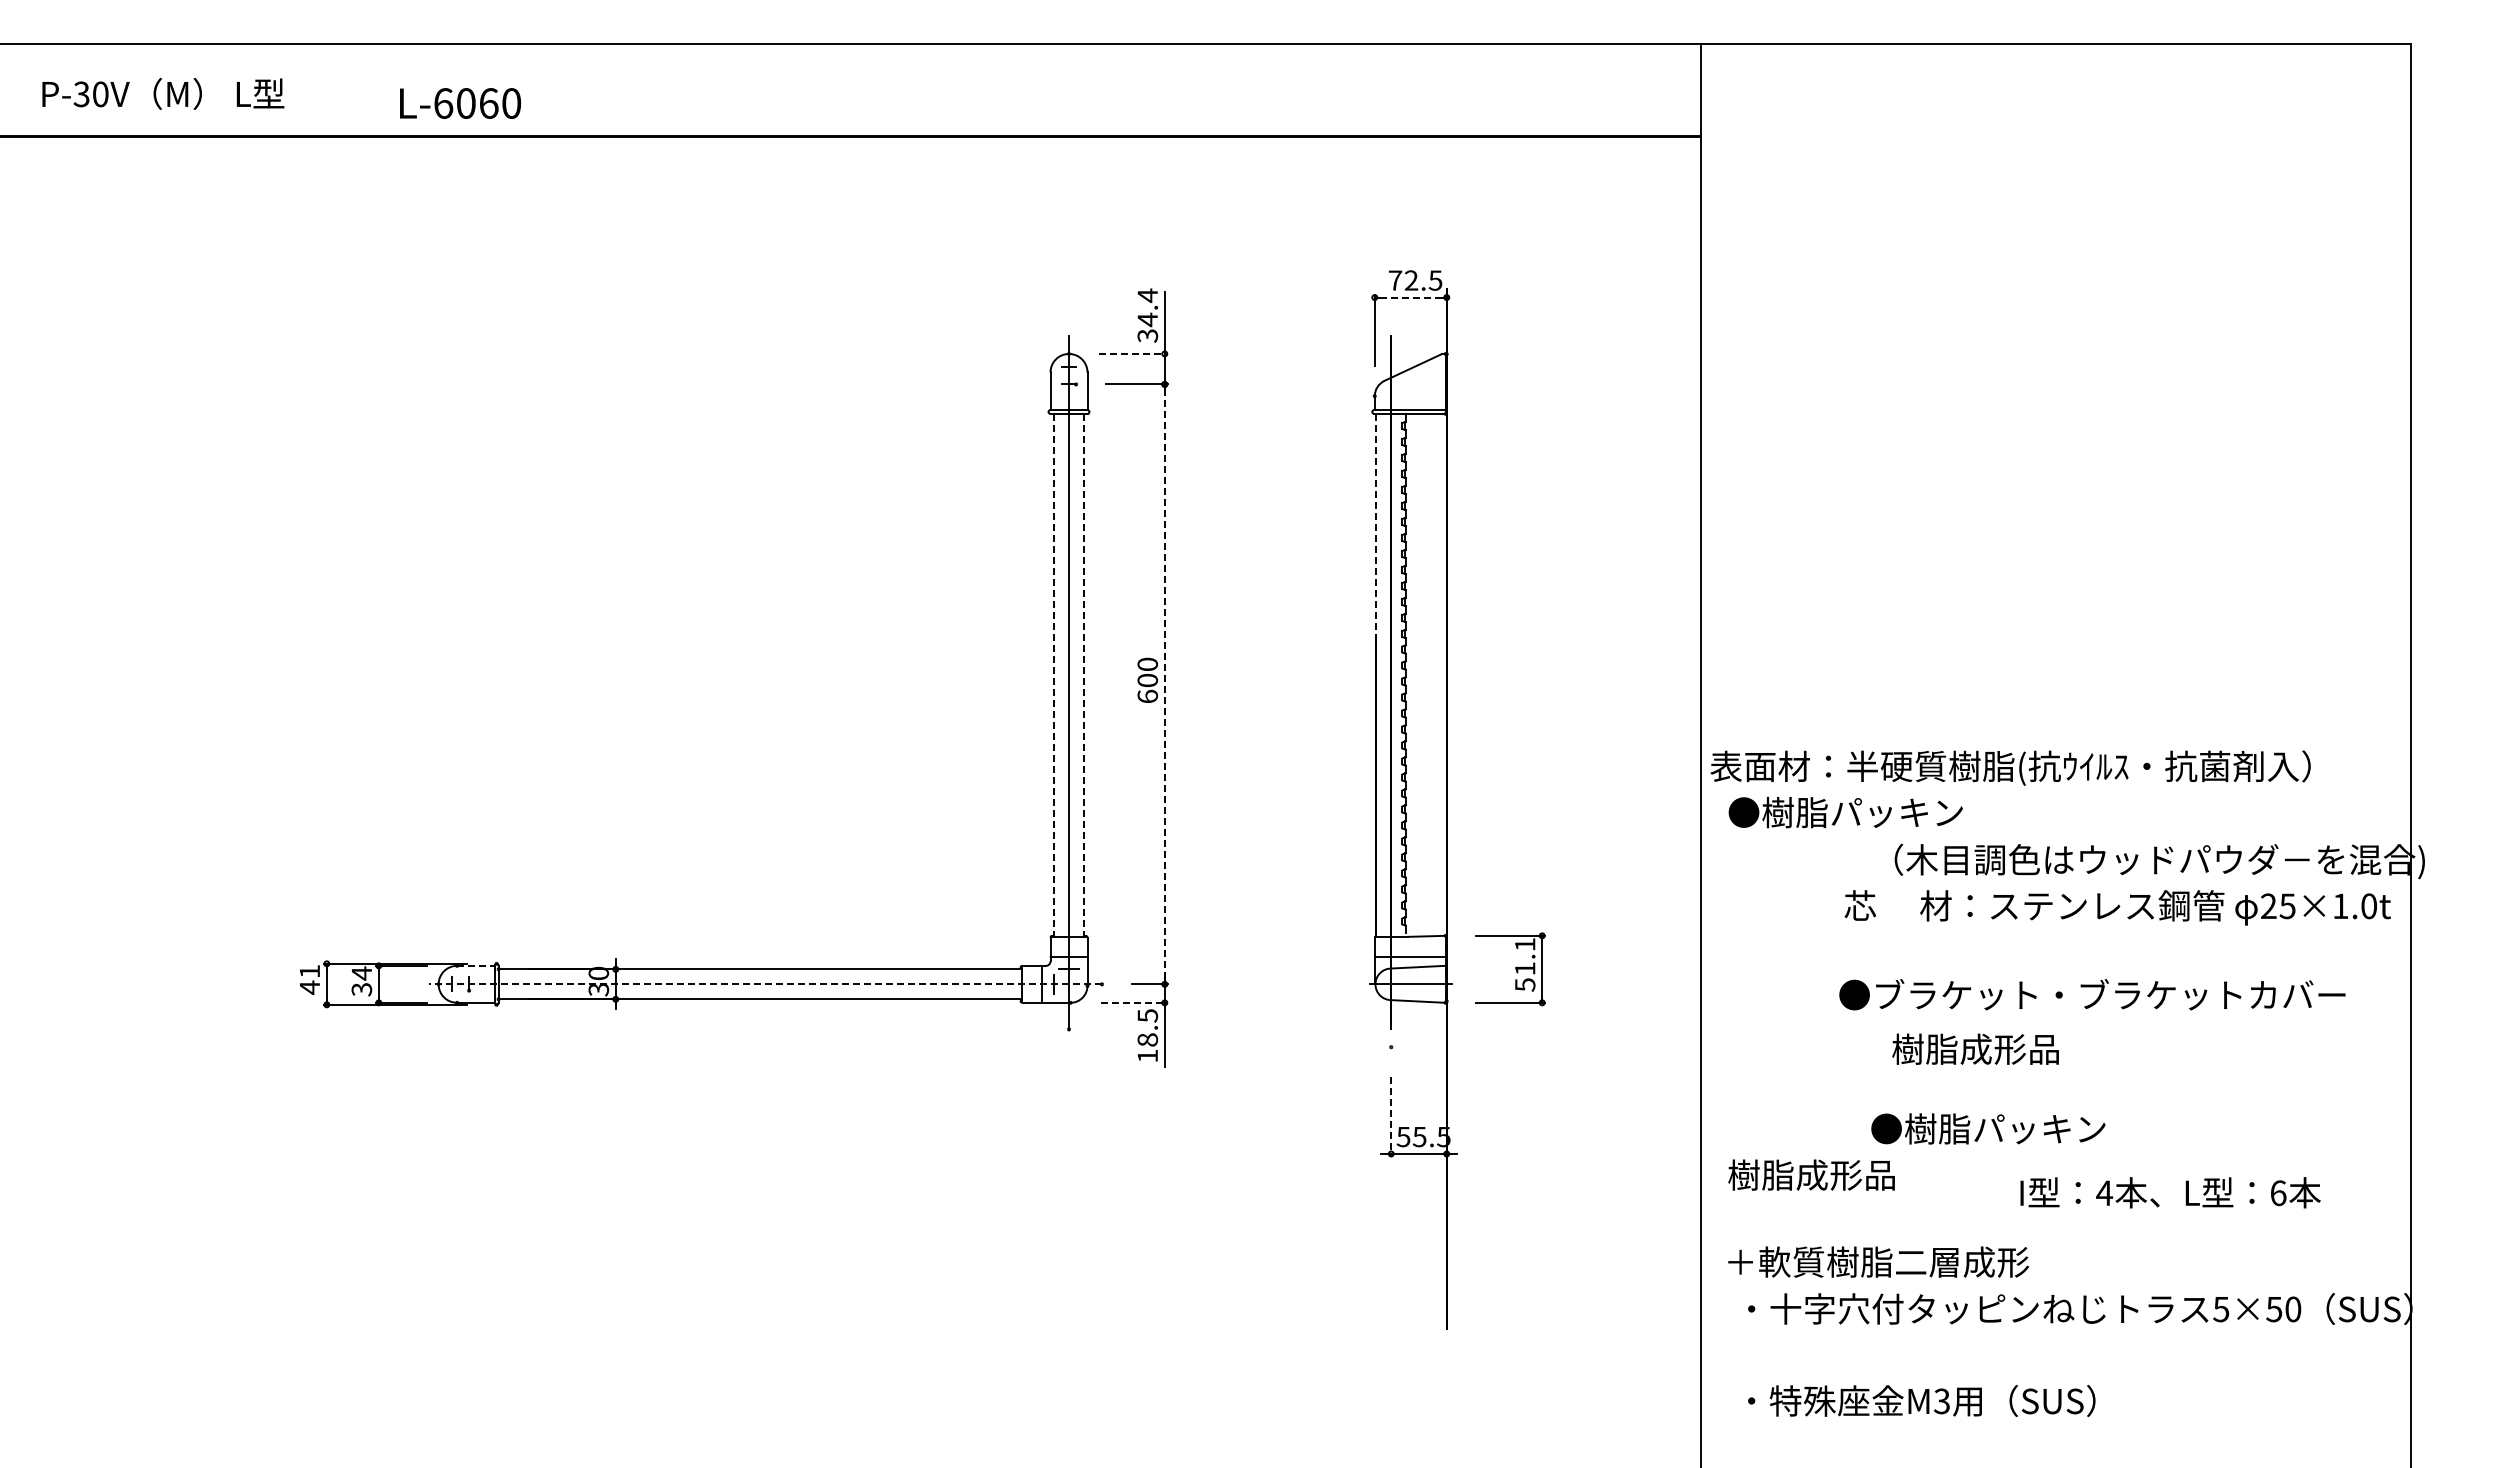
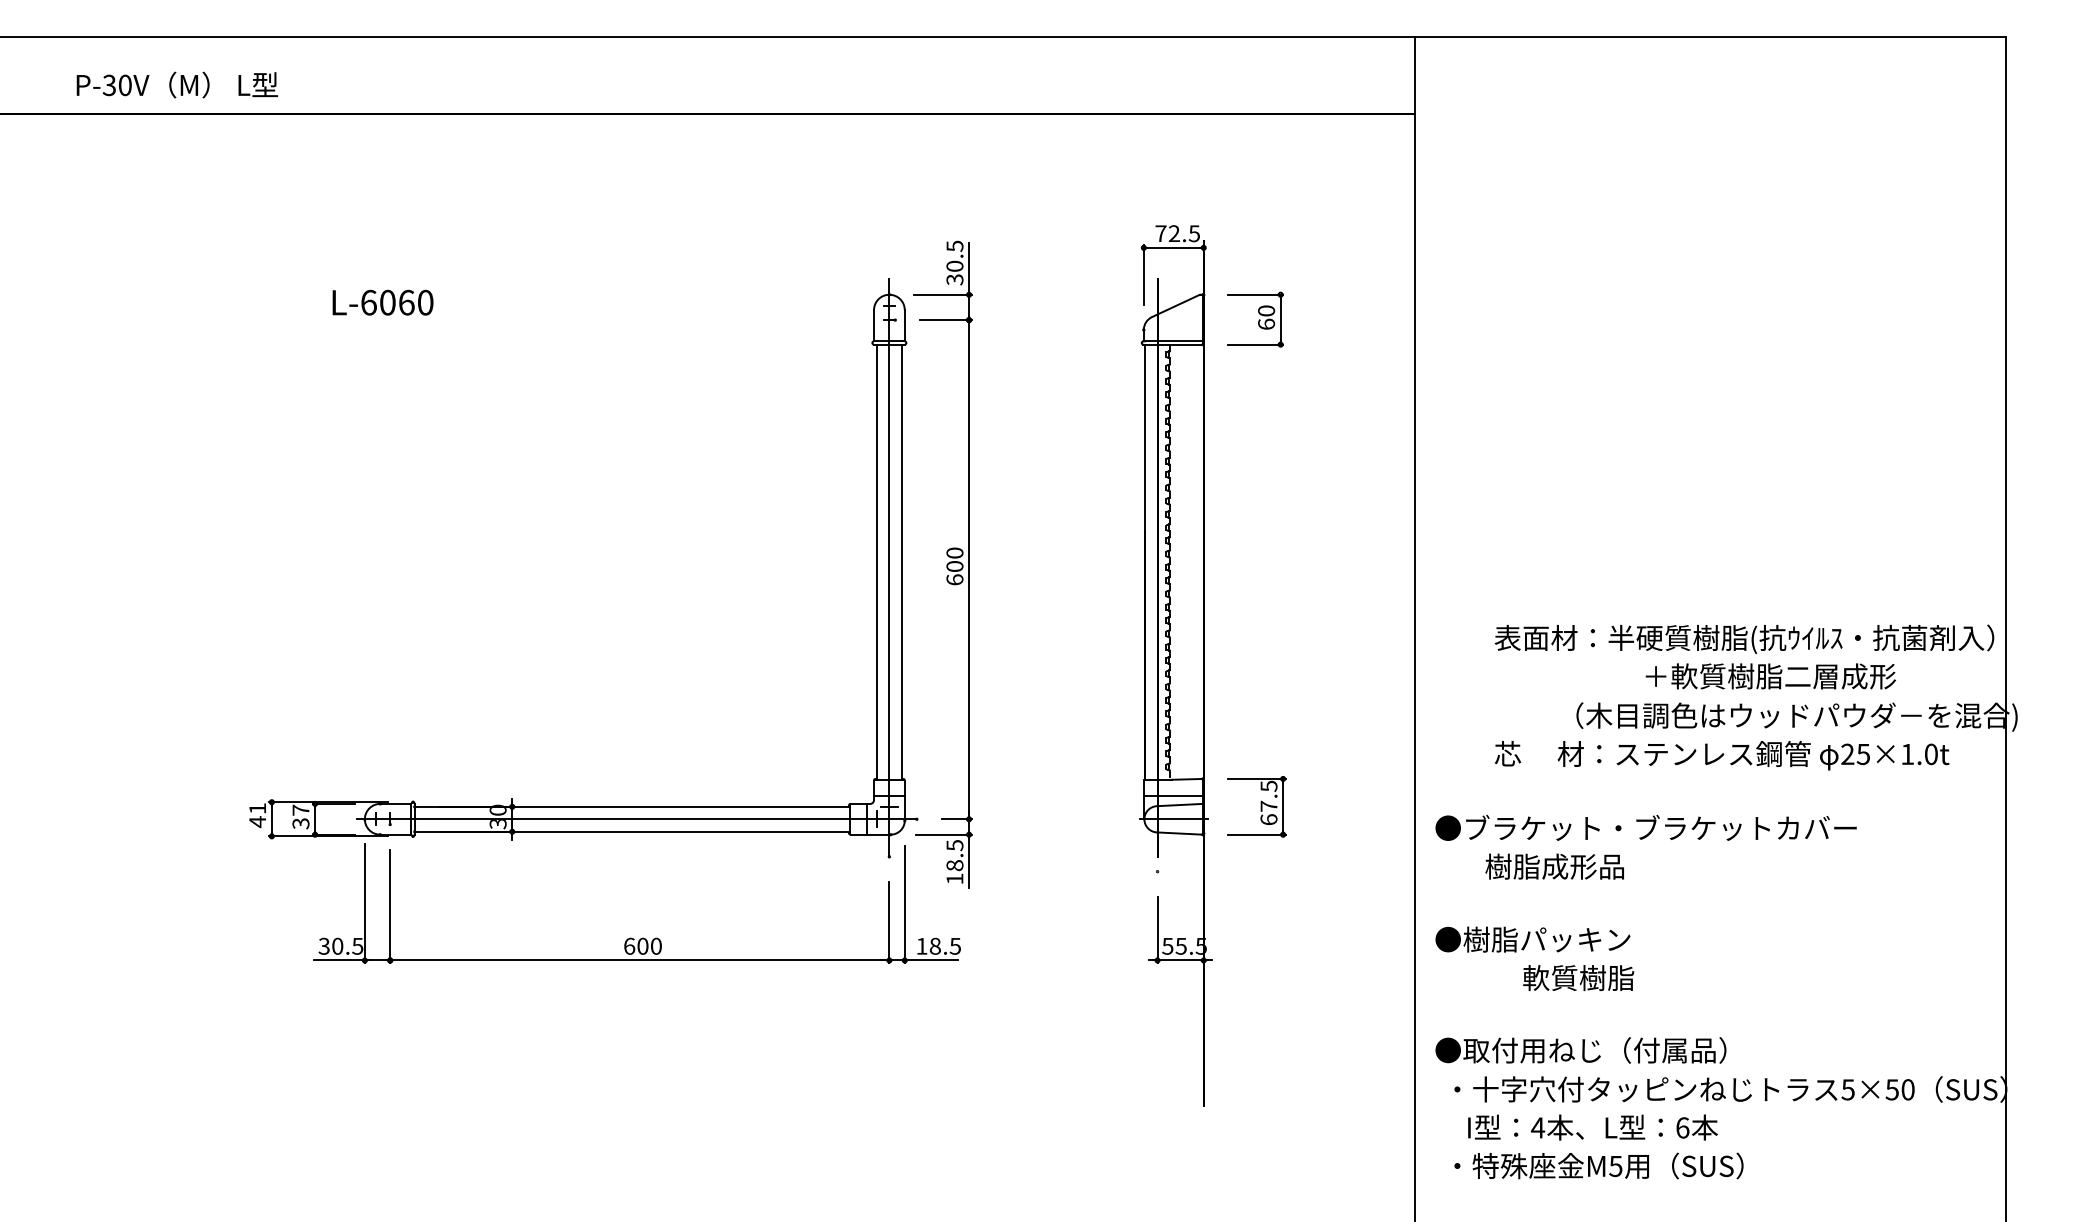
text: (163, 93) -> (177, 84), moved
text: (460, 103) -> (383, 302), moved
line: (1410, 297) -> (1173, 247), dashed -> solid
text: (1147, 307) -> (954, 256), 34.4 -> 30.5
line: (1133, 353) -> (943, 294), dashed -> solid
part: (1508, 383) -> (1255, 319), added
line: (1376, 527) -> (1145, 439), dashed -> solid
line: (1054, 675) -> (877, 562), dashed -> solid
line: (1084, 675) -> (902, 562), dashed -> solid
line: (1164, 684) -> (968, 569), dashed -> solid
text: (2010, 767) -> (1744, 638), moved
text: (2003, 812) -> (1666, 676), ●樹脂パッキン -> ＋軟質樹脂二層成形
text: (2117, 907) -> (1721, 755), moved
text: (1525, 964) -> (1269, 802), 51.1 -> 67.5
line: (475, 965) -> (395, 803), dashed -> solid
text: (361, 973) -> (300, 810), 34 -> 37
line: (765, 984) -> (636, 819), dashed -> solid
text: (2092, 994) -> (1646, 827), moved
line: (1134, 1002) -> (943, 834), dashed -> solid
text: (1975, 1048) -> (1554, 866), moved
line: (1391, 1117) -> (1157, 930), dashed -> solid
part: (759, 1126) -> (631, 937), added
text: (1988, 1128) -> (1533, 939), moved
text: (1846, 1174) -> (1536, 977), 樹脂成形品 -> 軟質樹脂
text: (2170, 1192) -> (1592, 1127), moved
text: (1899, 1262) -> (1580, 1050), ＋軟質樹脂二層成形 -> ●取付用ねじ（付属品）
text: (1941, 1400) -> (1615, 1165), M3 -> M5

